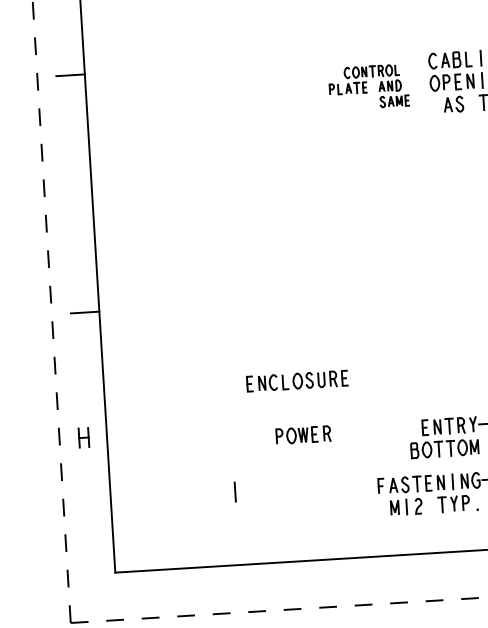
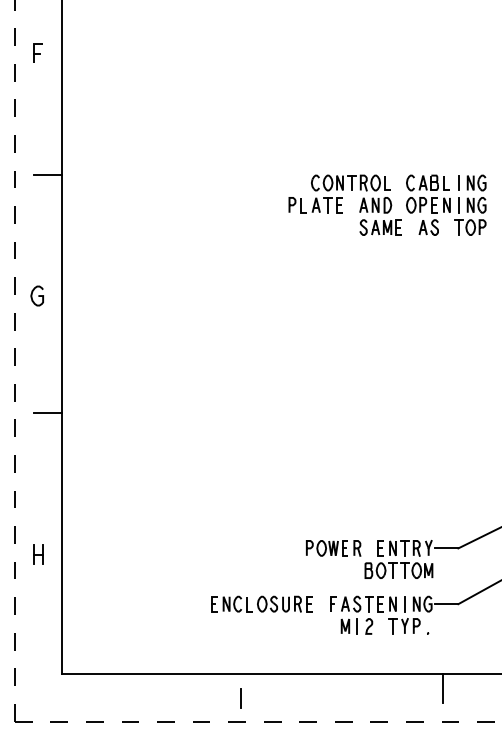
part: (368, 86) -> (344, 204), size x1.43
curve: (68, 196) -> (38, 295), added
part: (296, 380) -> (261, 603), moved
part: (303, 435) -> (333, 548), moved
part: (84, 437) -> (38, 554), moved
line: (234, 492) -> (240, 698), moved

